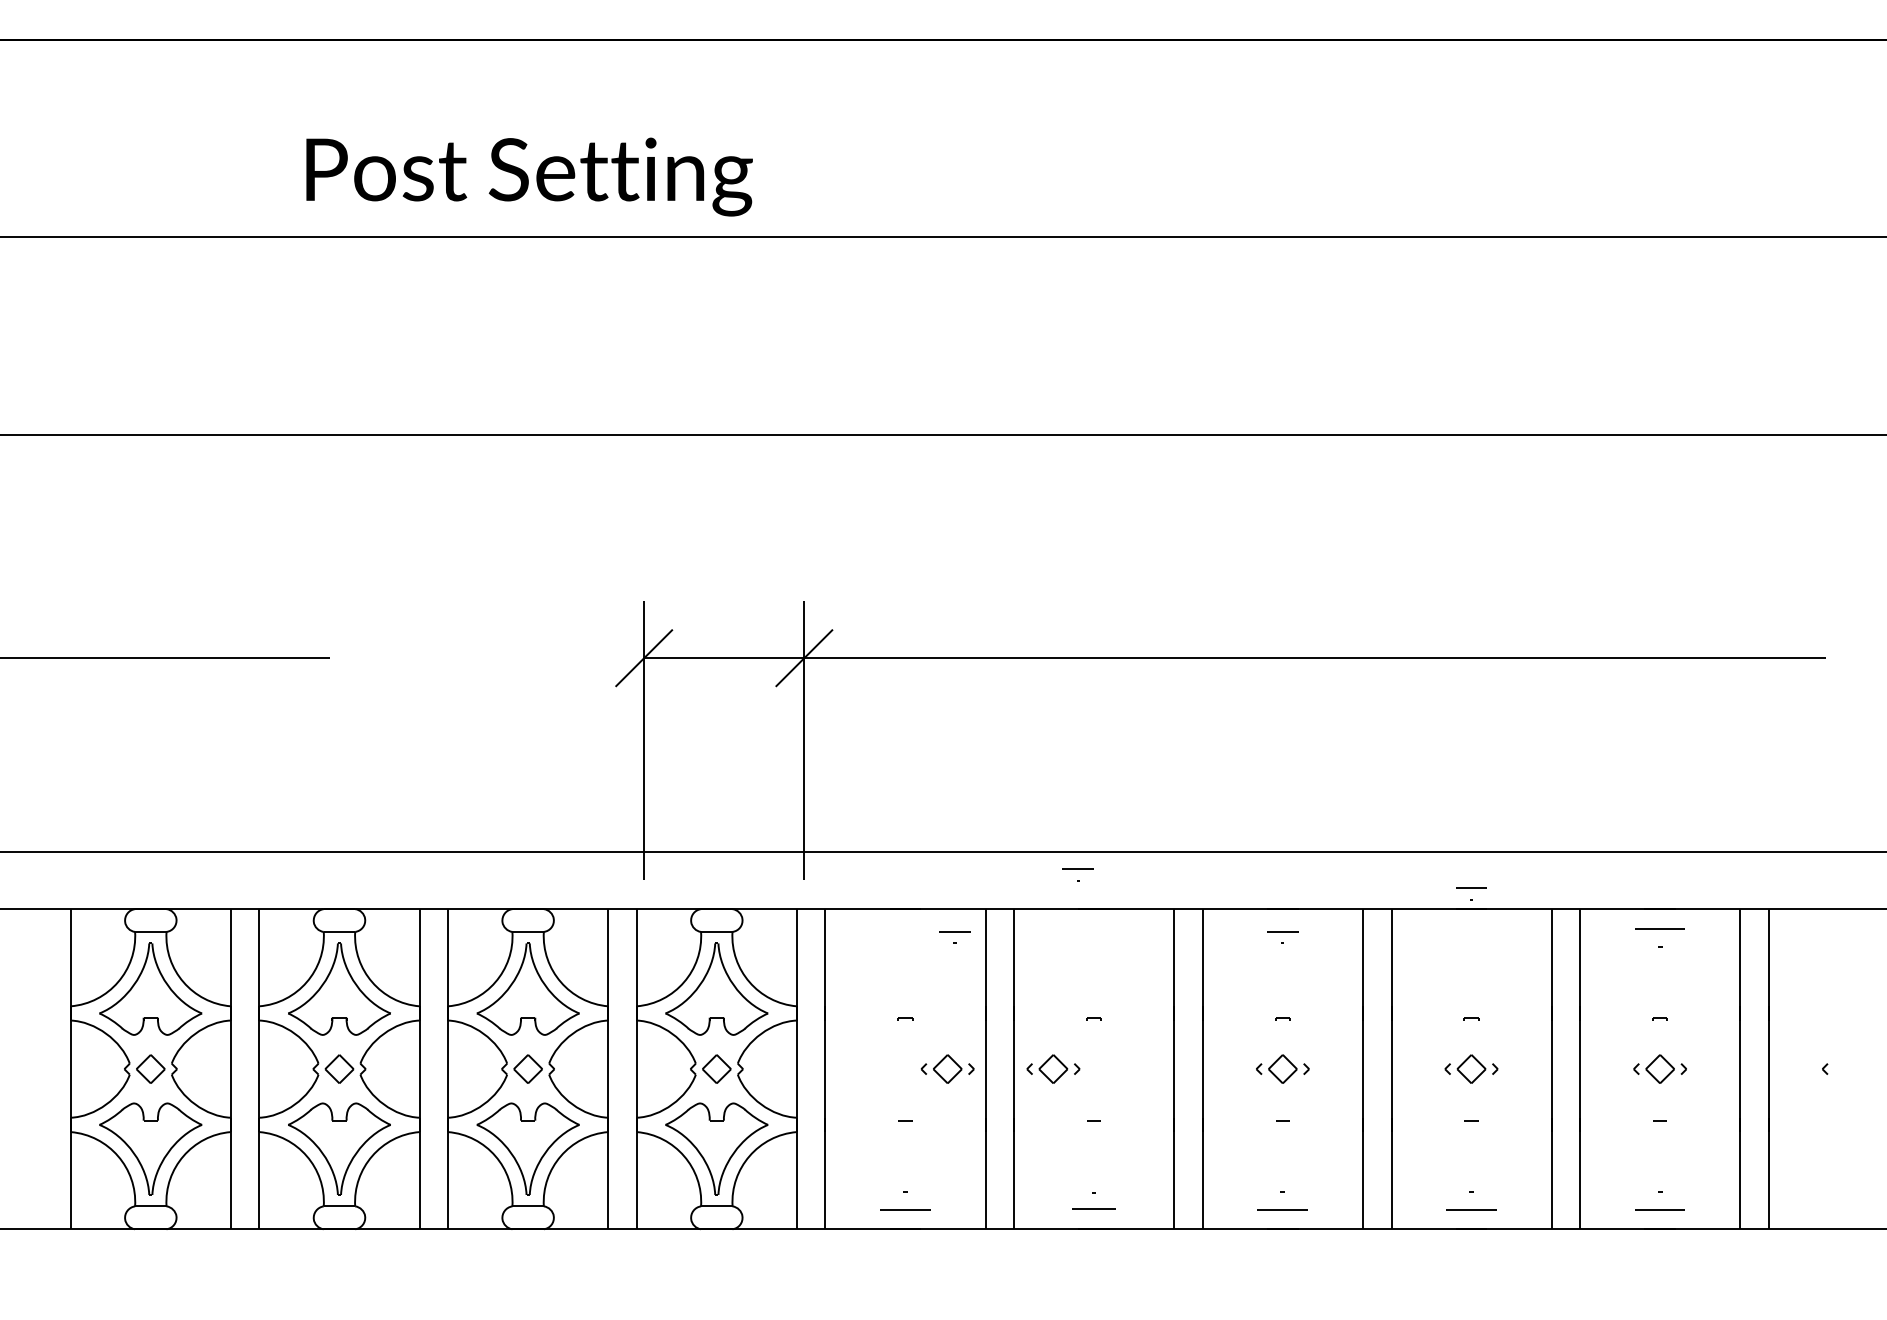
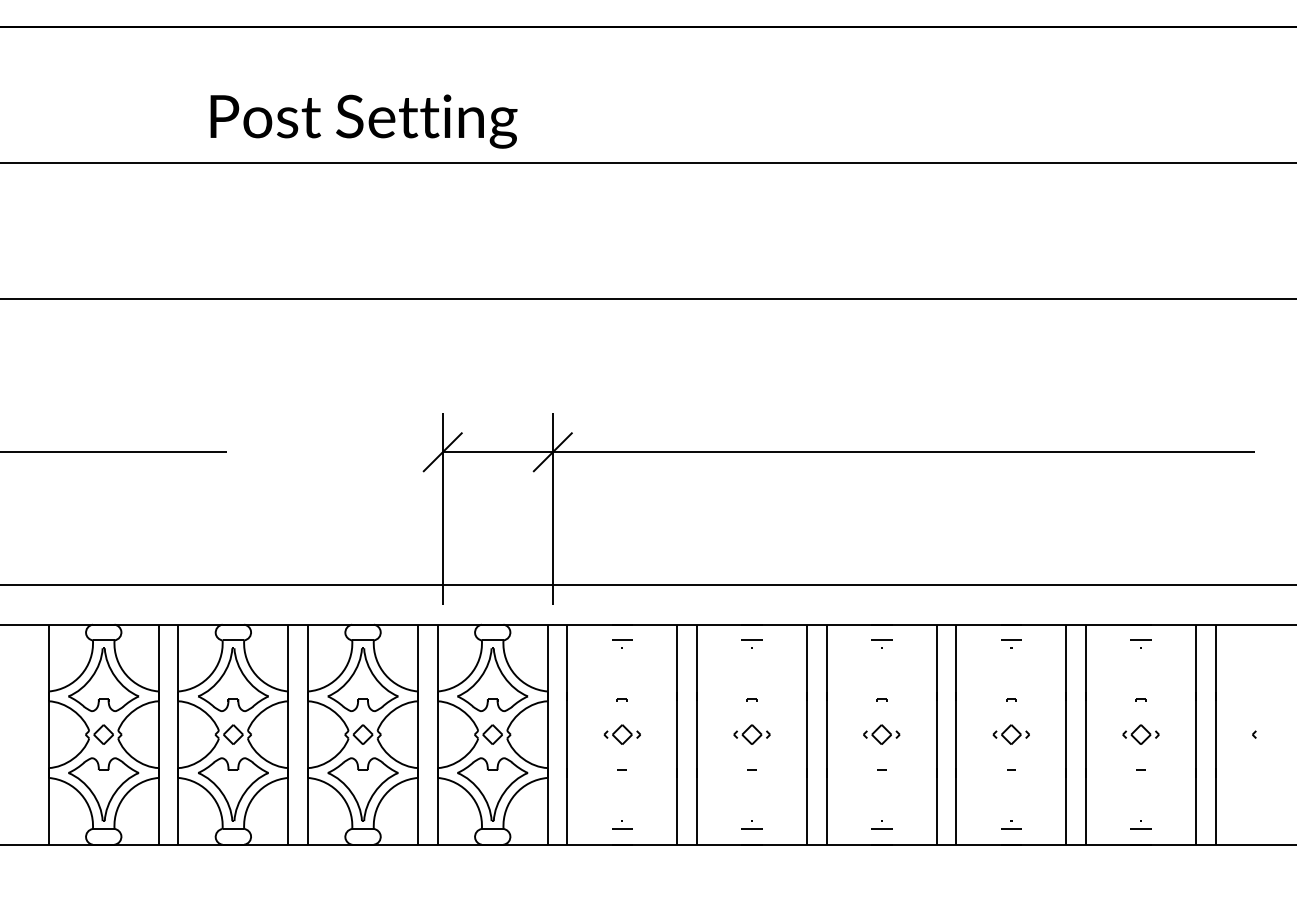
part: (1077, 873) -> (751, 643), moved
part: (1471, 892) -> (1011, 643), moved
part: (955, 936) -> (622, 643), moved
part: (1659, 936) -> (1140, 643), size x0.62
part: (946, 1068) -> (621, 734), moved
part: (1052, 1068) -> (751, 734), moved
part: (905, 1199) -> (622, 824), size x0.62
part: (1093, 1199) -> (751, 824), size x0.71
part: (1282, 1199) -> (881, 824), size x0.62
part: (1471, 1199) -> (1011, 824), size x0.62
part: (1659, 1199) -> (1140, 824), size x0.62

